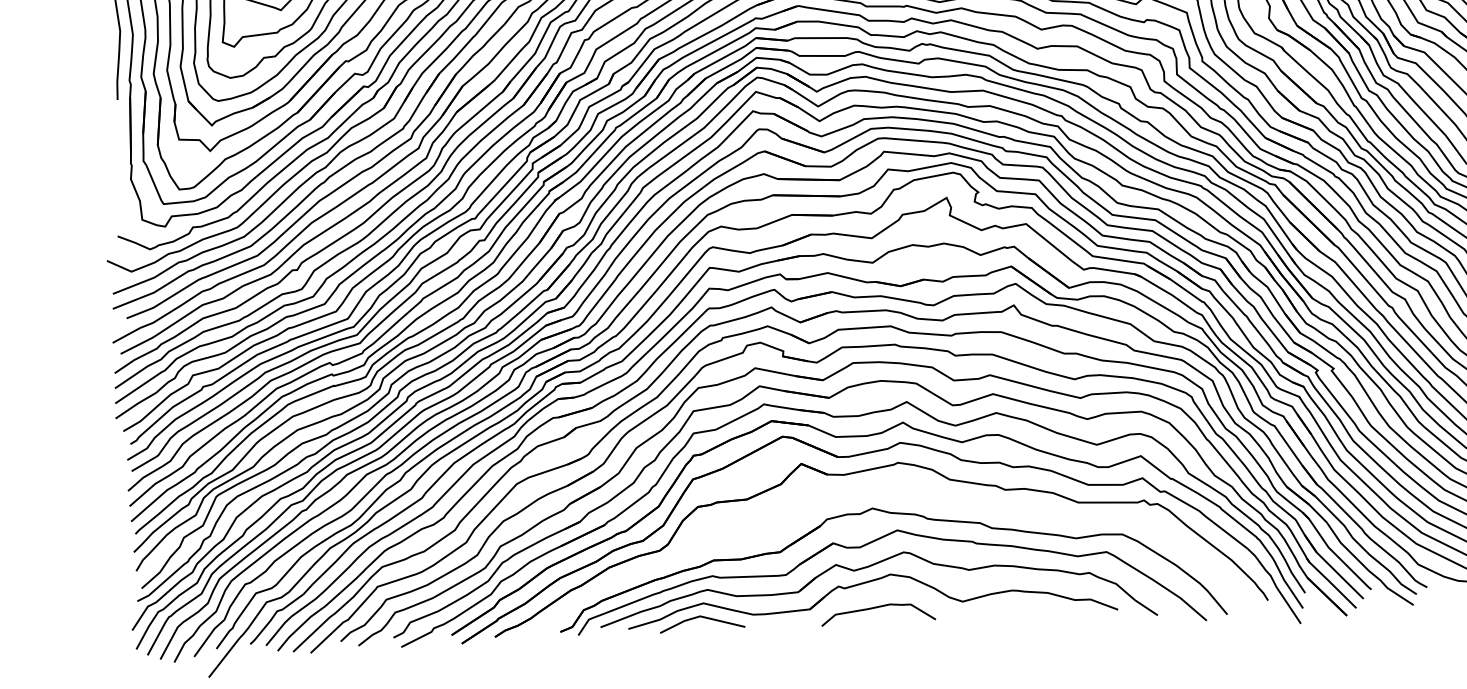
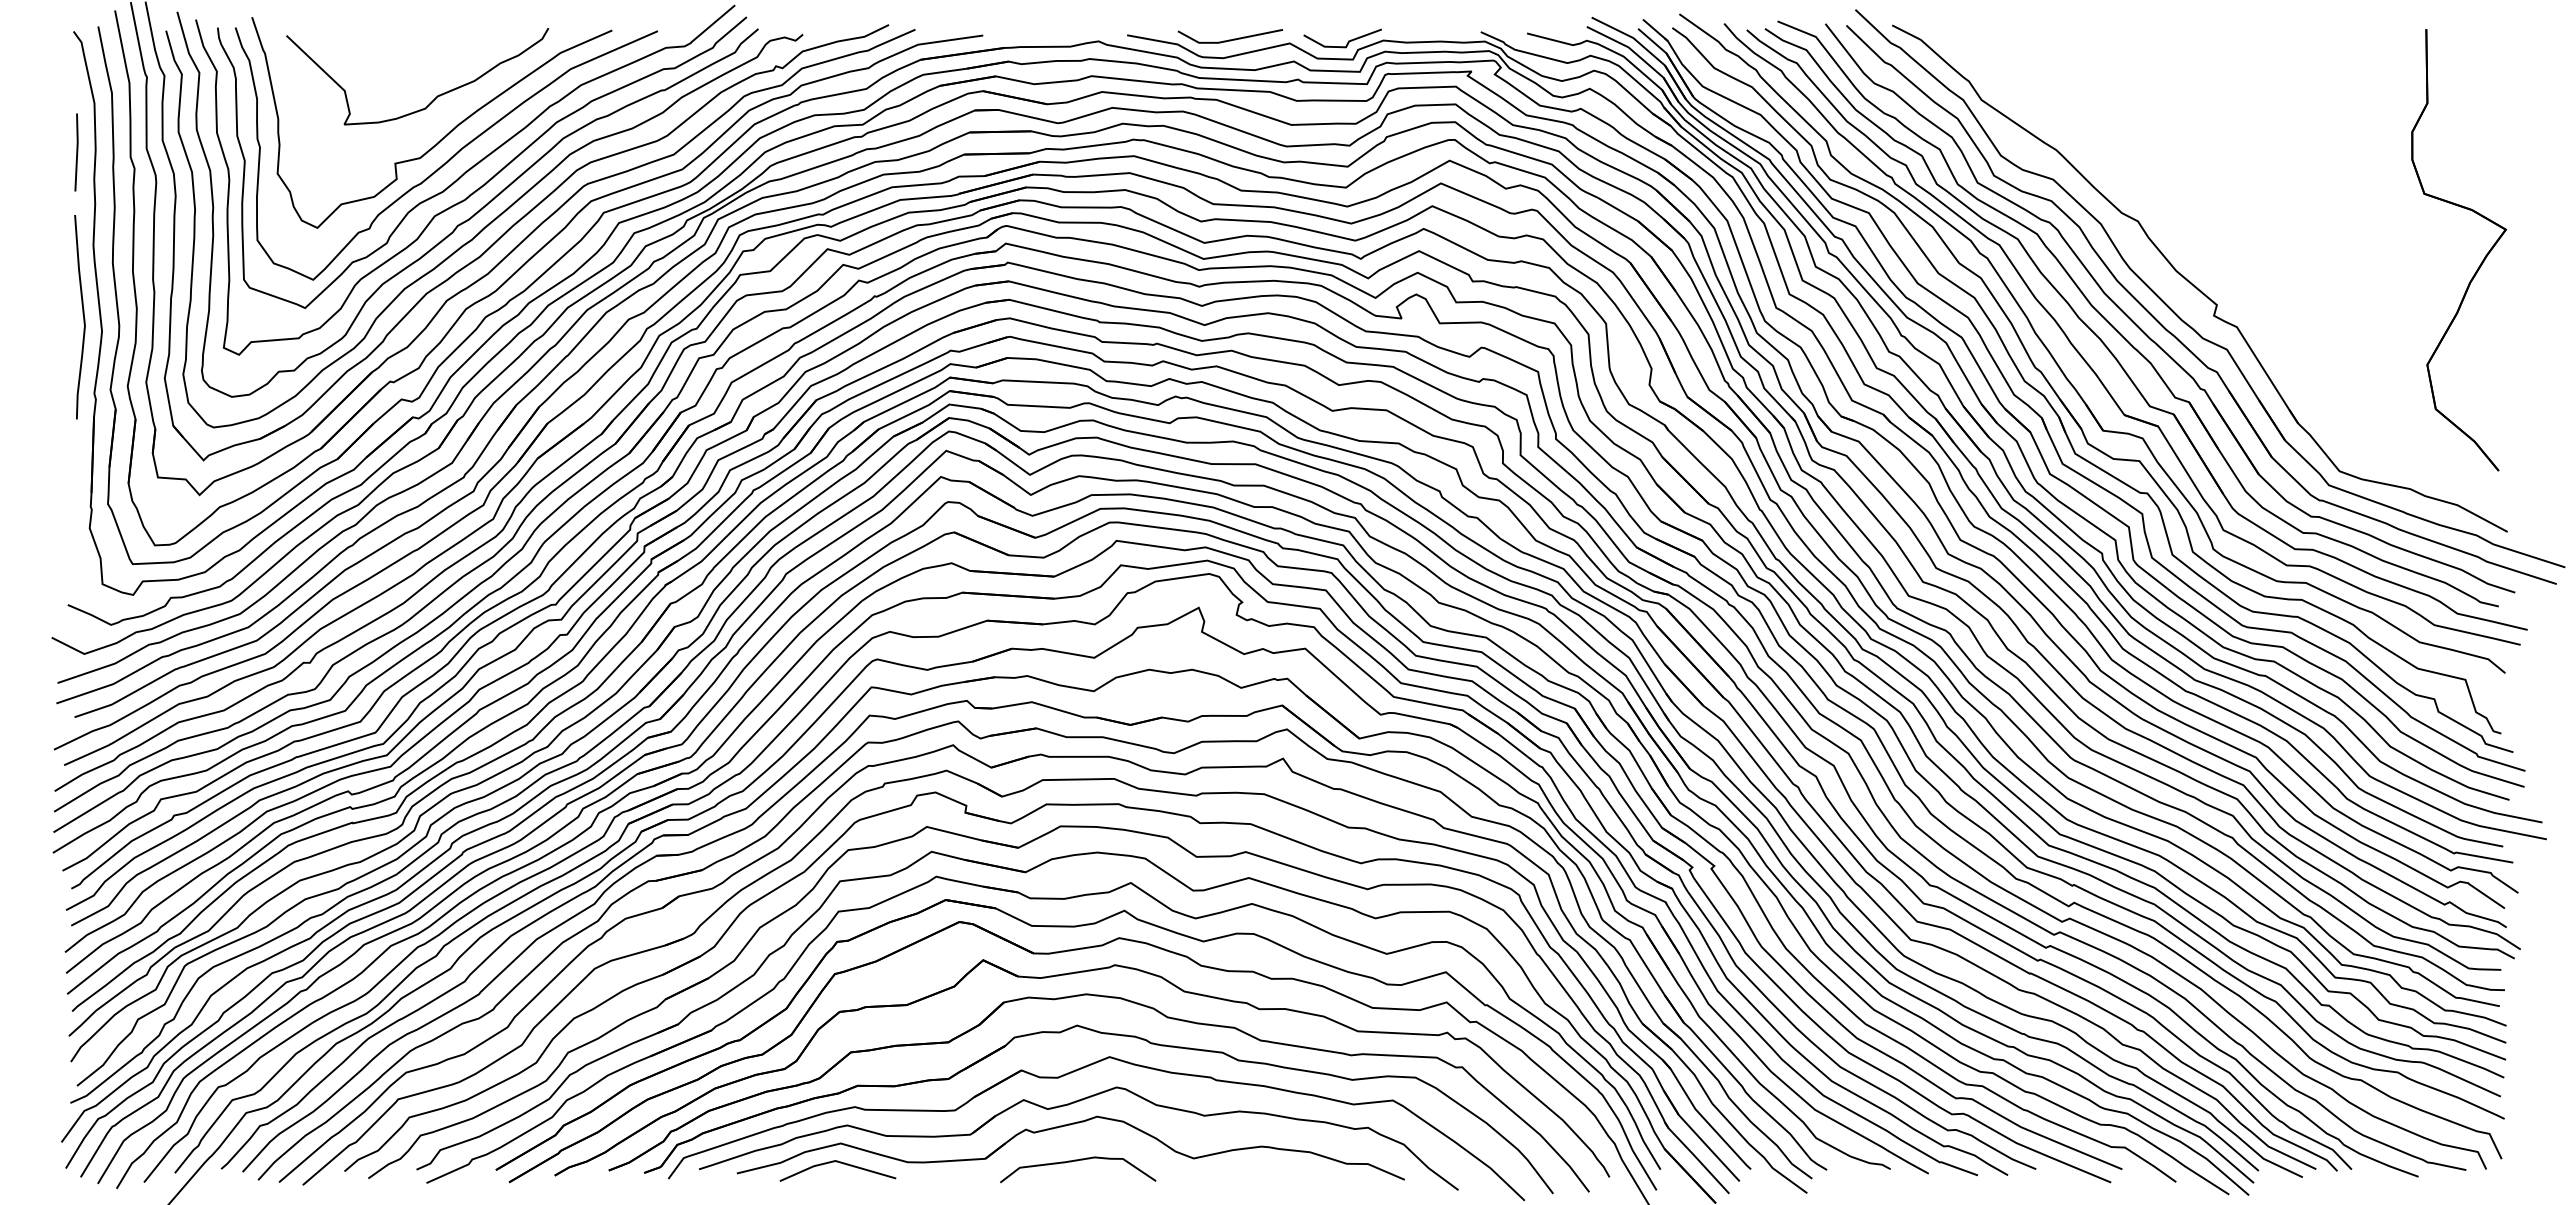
part: (896, 487) -> (1111, 998), added

